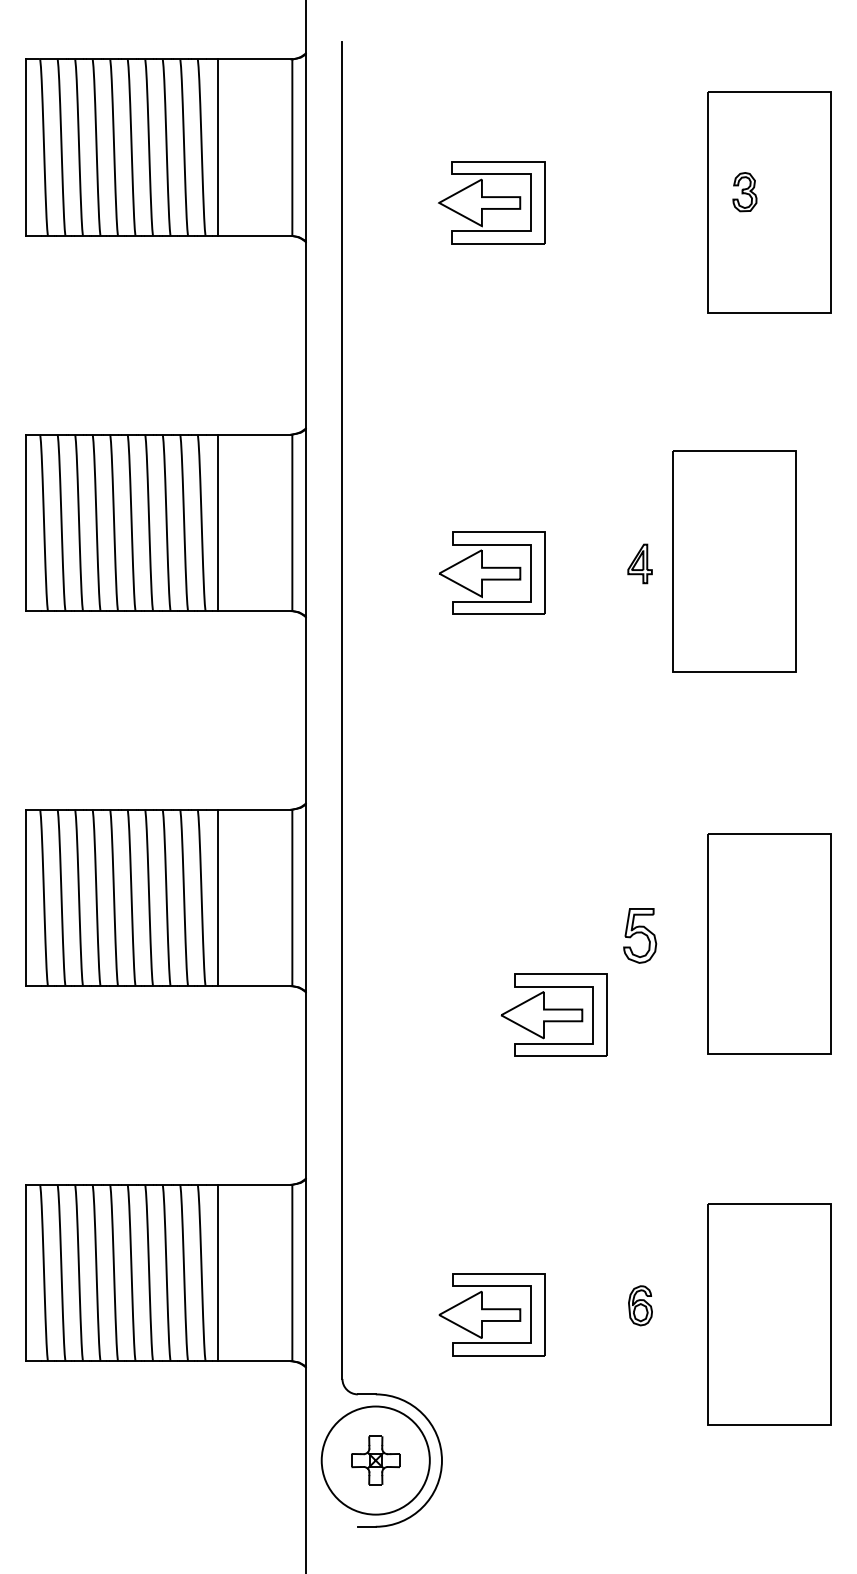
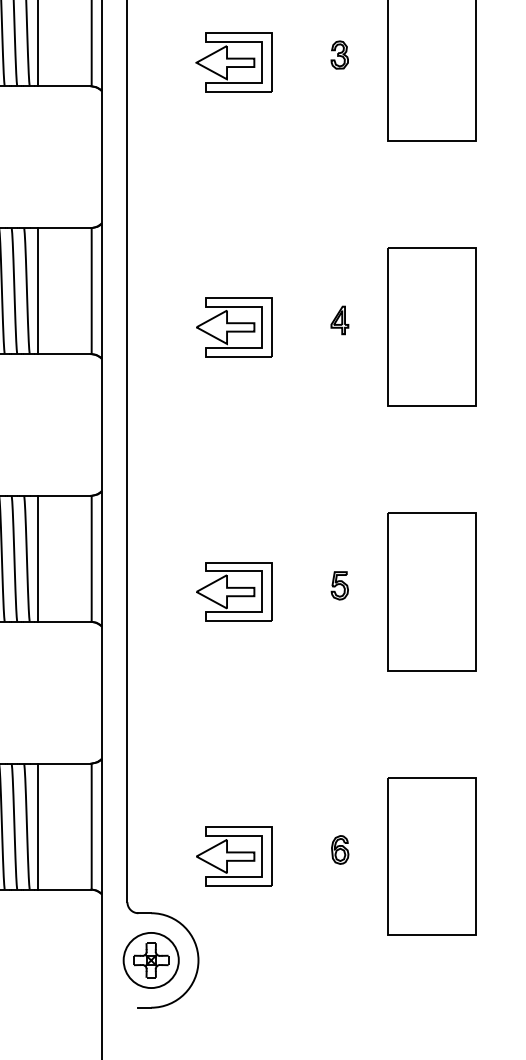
part: (744, 192) -> (339, 55), moved
part: (734, 561) -> (432, 327), moved
part: (639, 935) -> (339, 585), size x0.71
part: (553, 1014) -> (233, 591), moved
circle: (375, 1460) -> (151, 960), size x0.71

